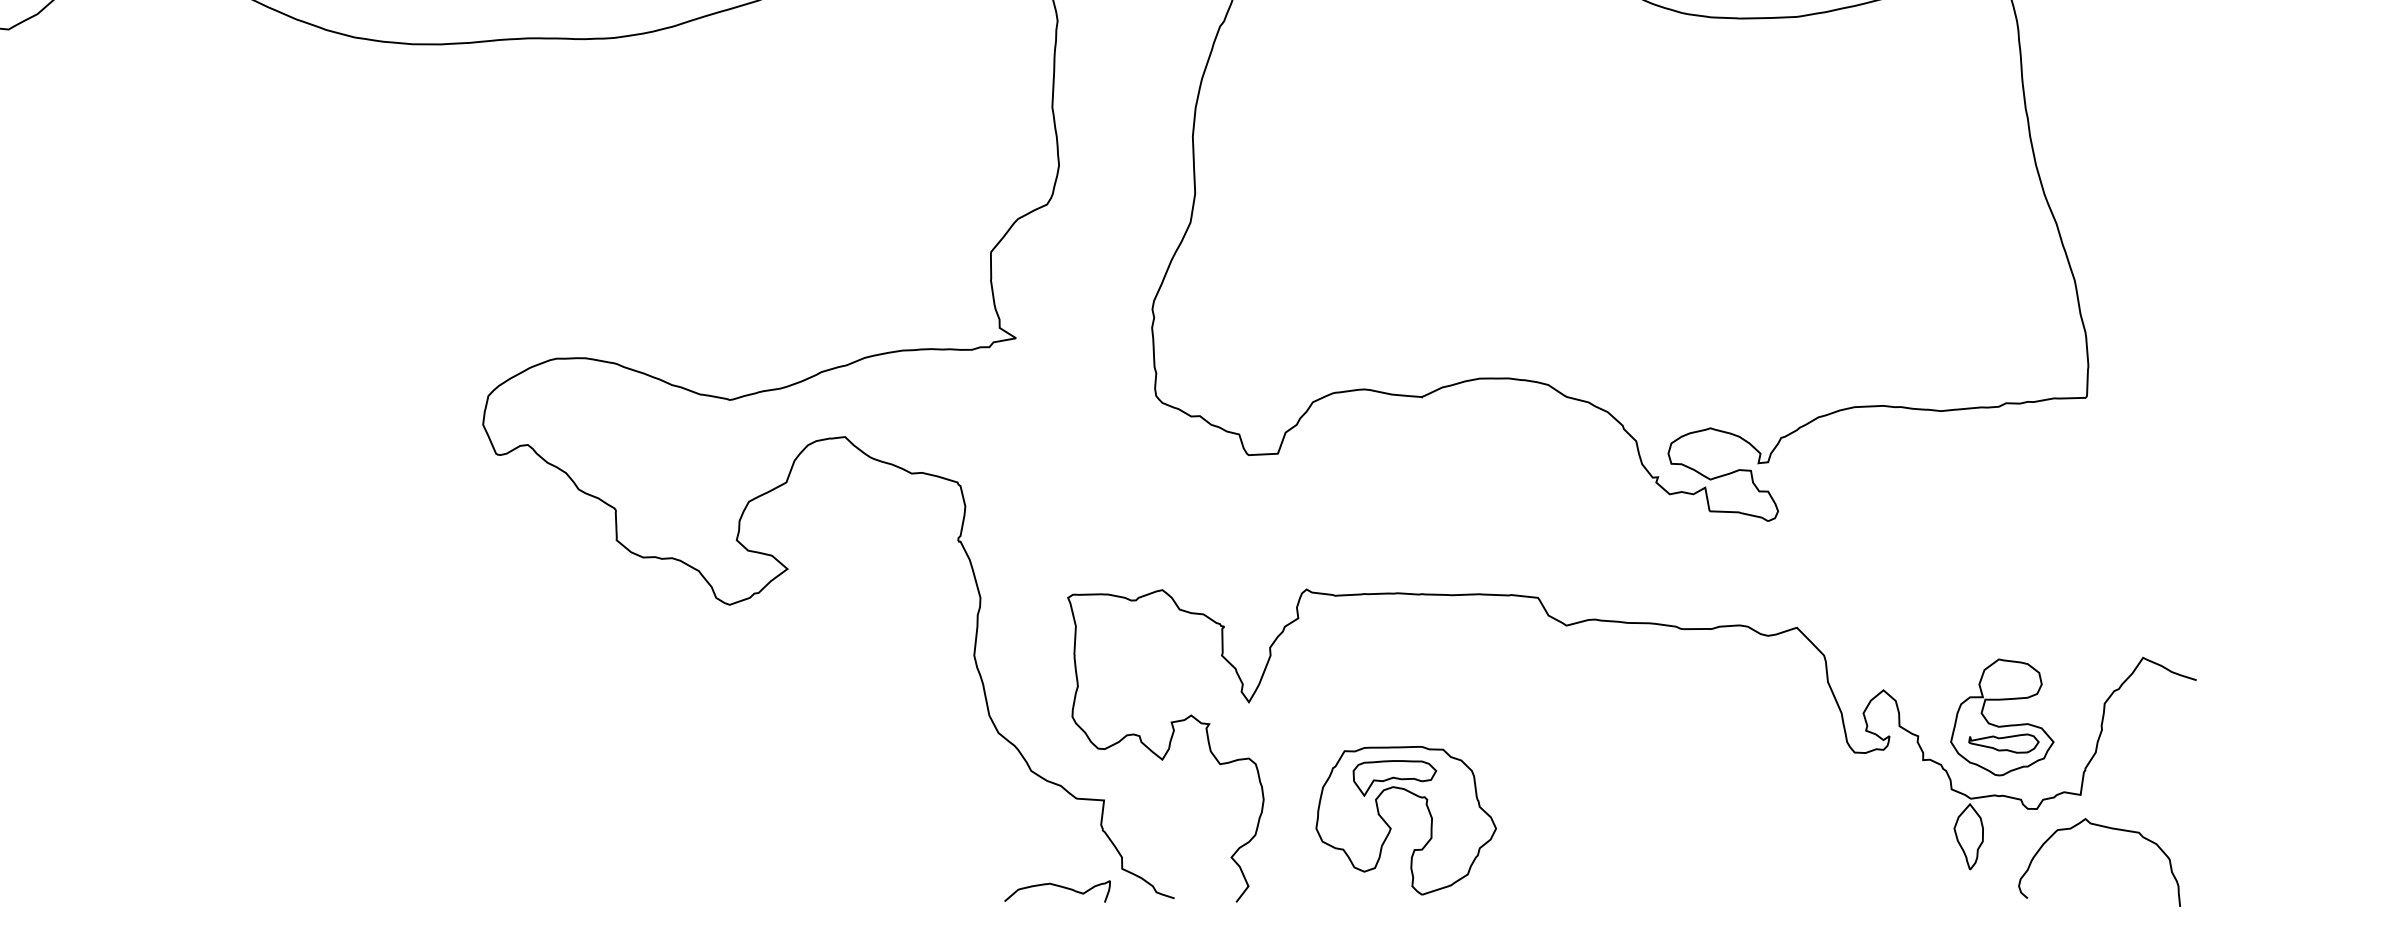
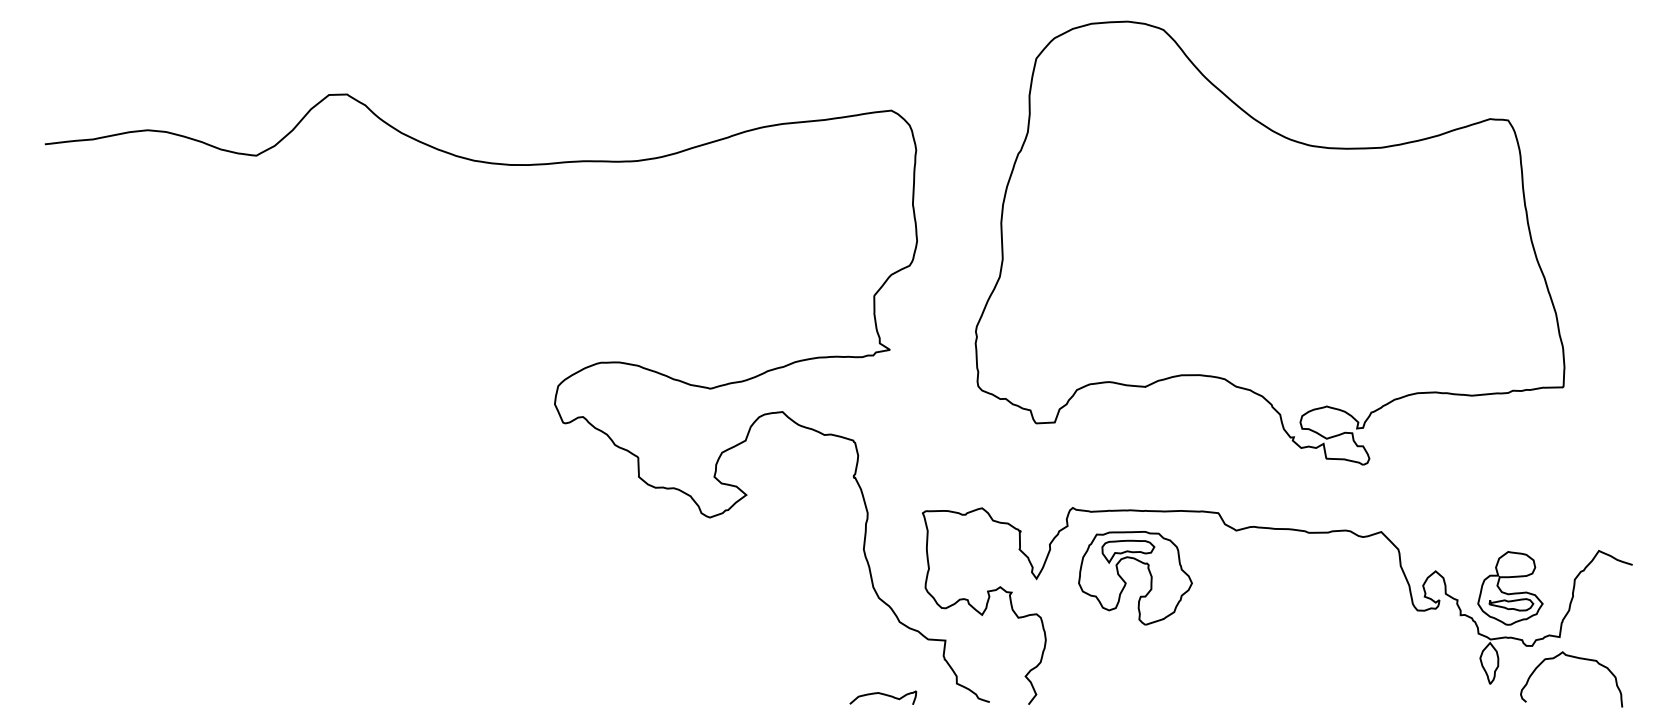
part: (1391, 827) -> (1126, 582), moved
curve: (1058, 887) -> (883, 695), moved

